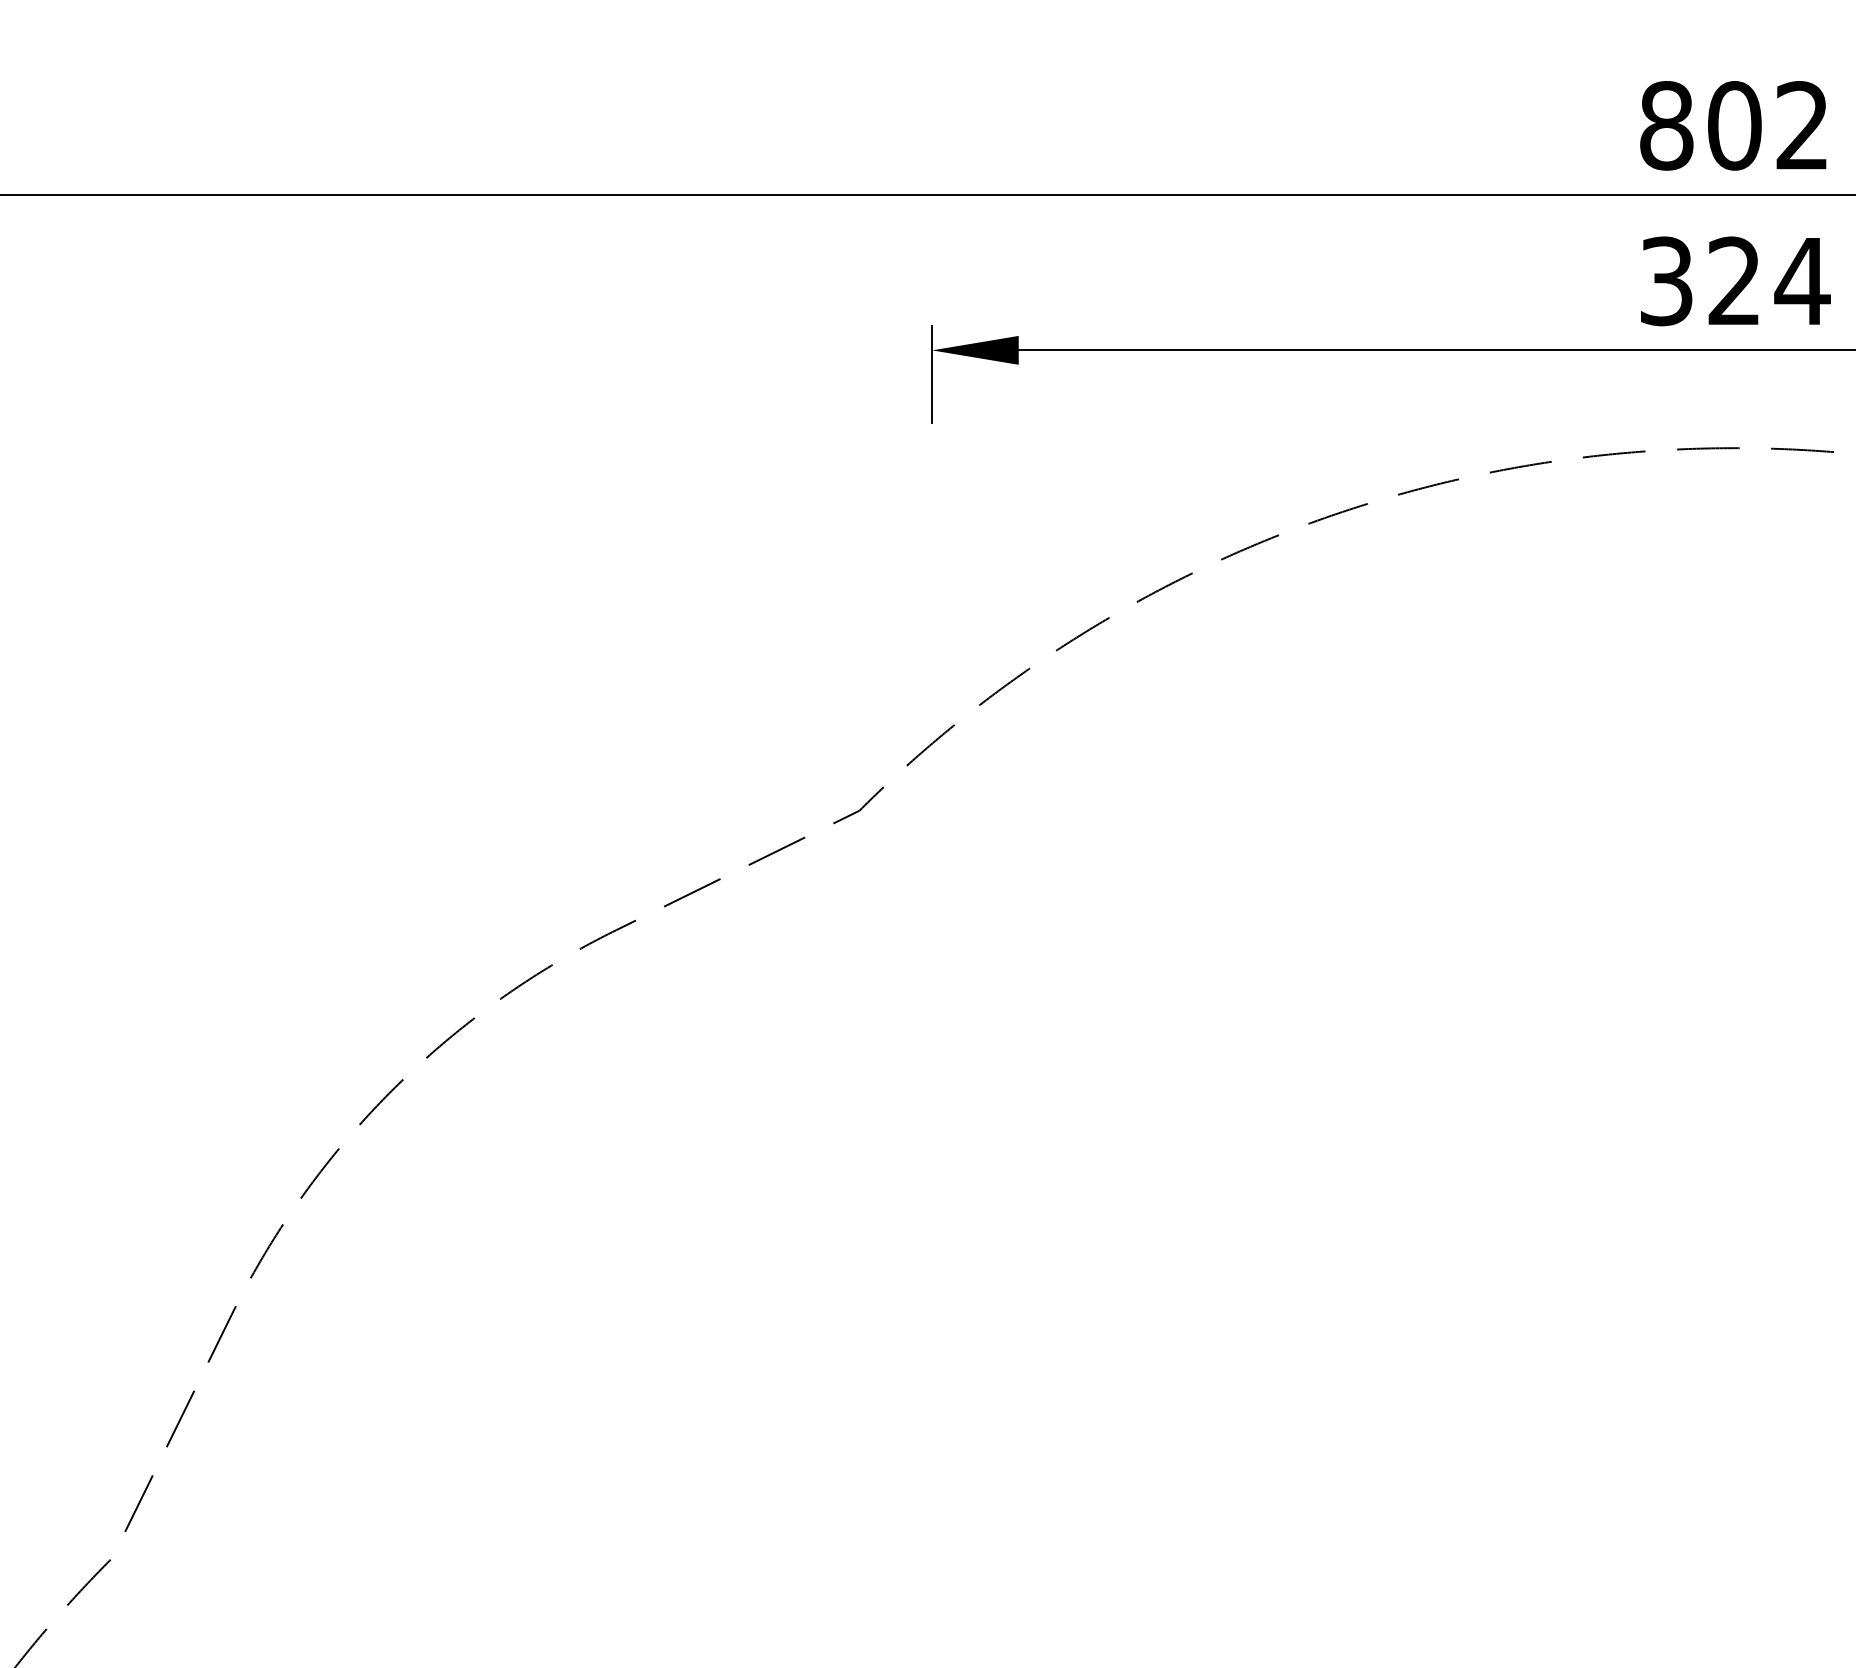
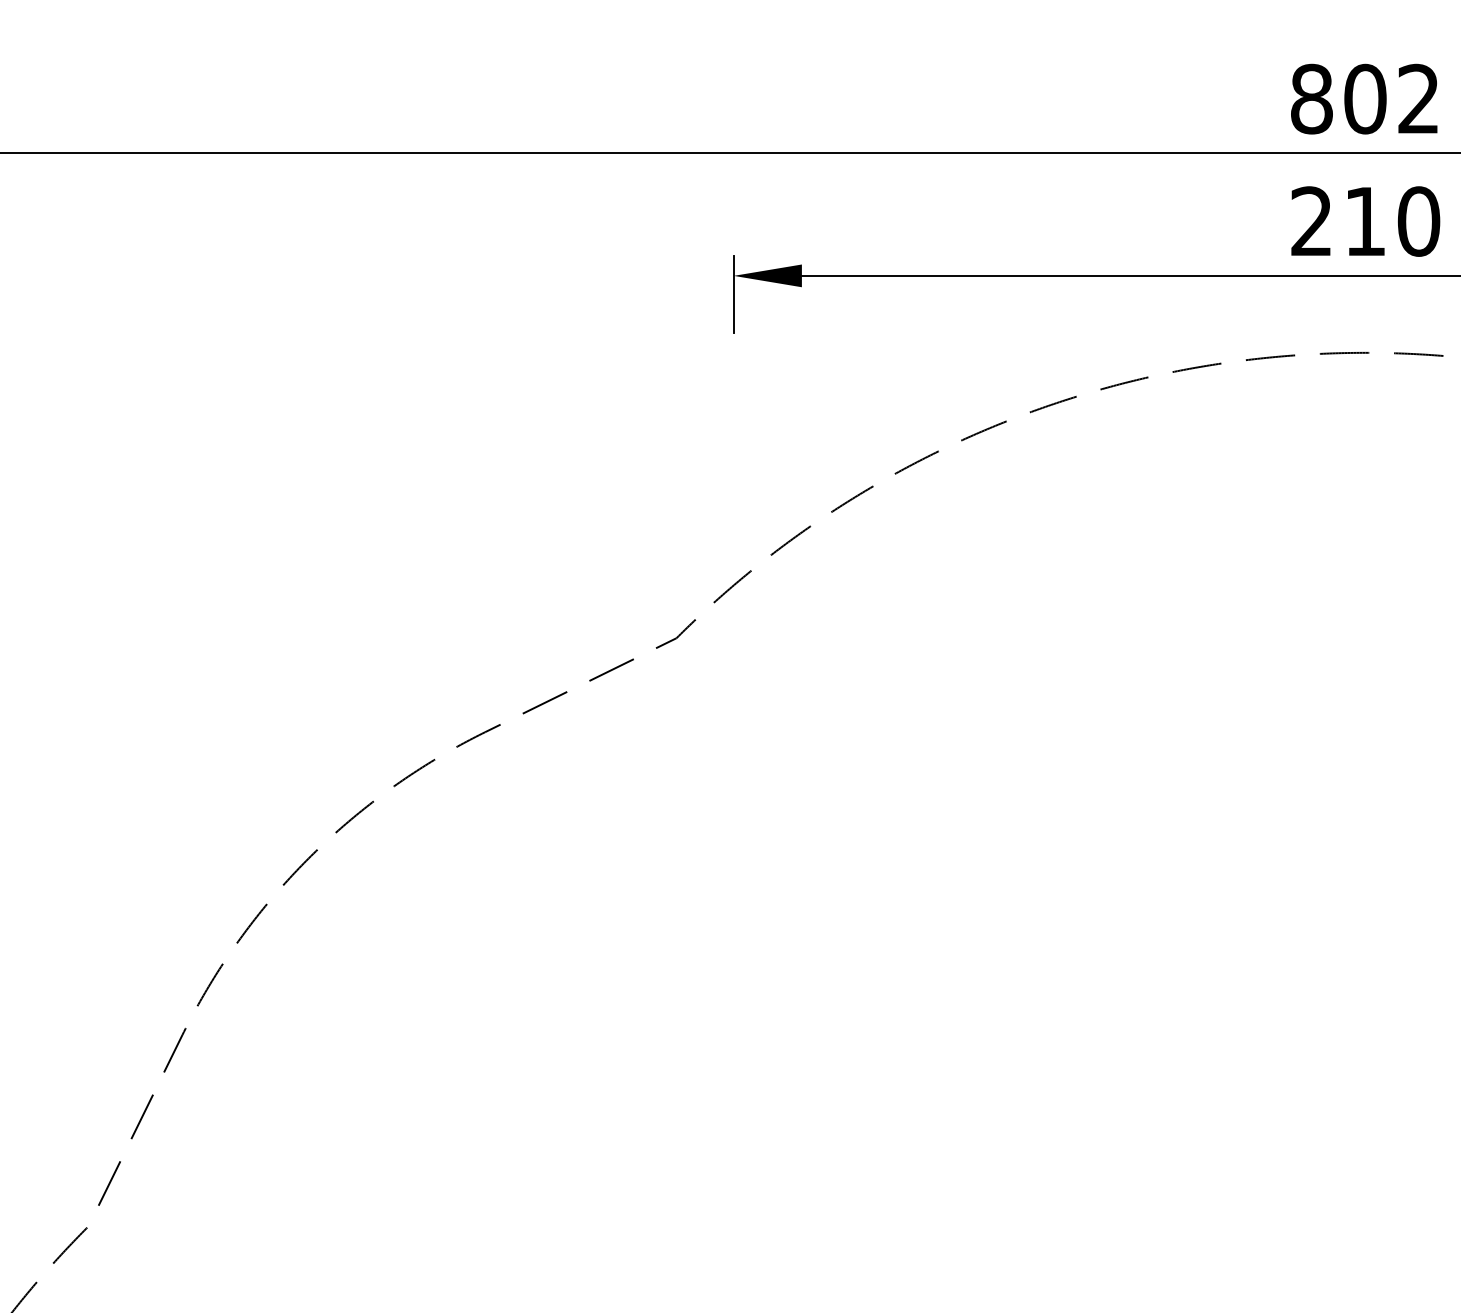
text: (1735, 281) -> (1366, 221), 324 -> 210

